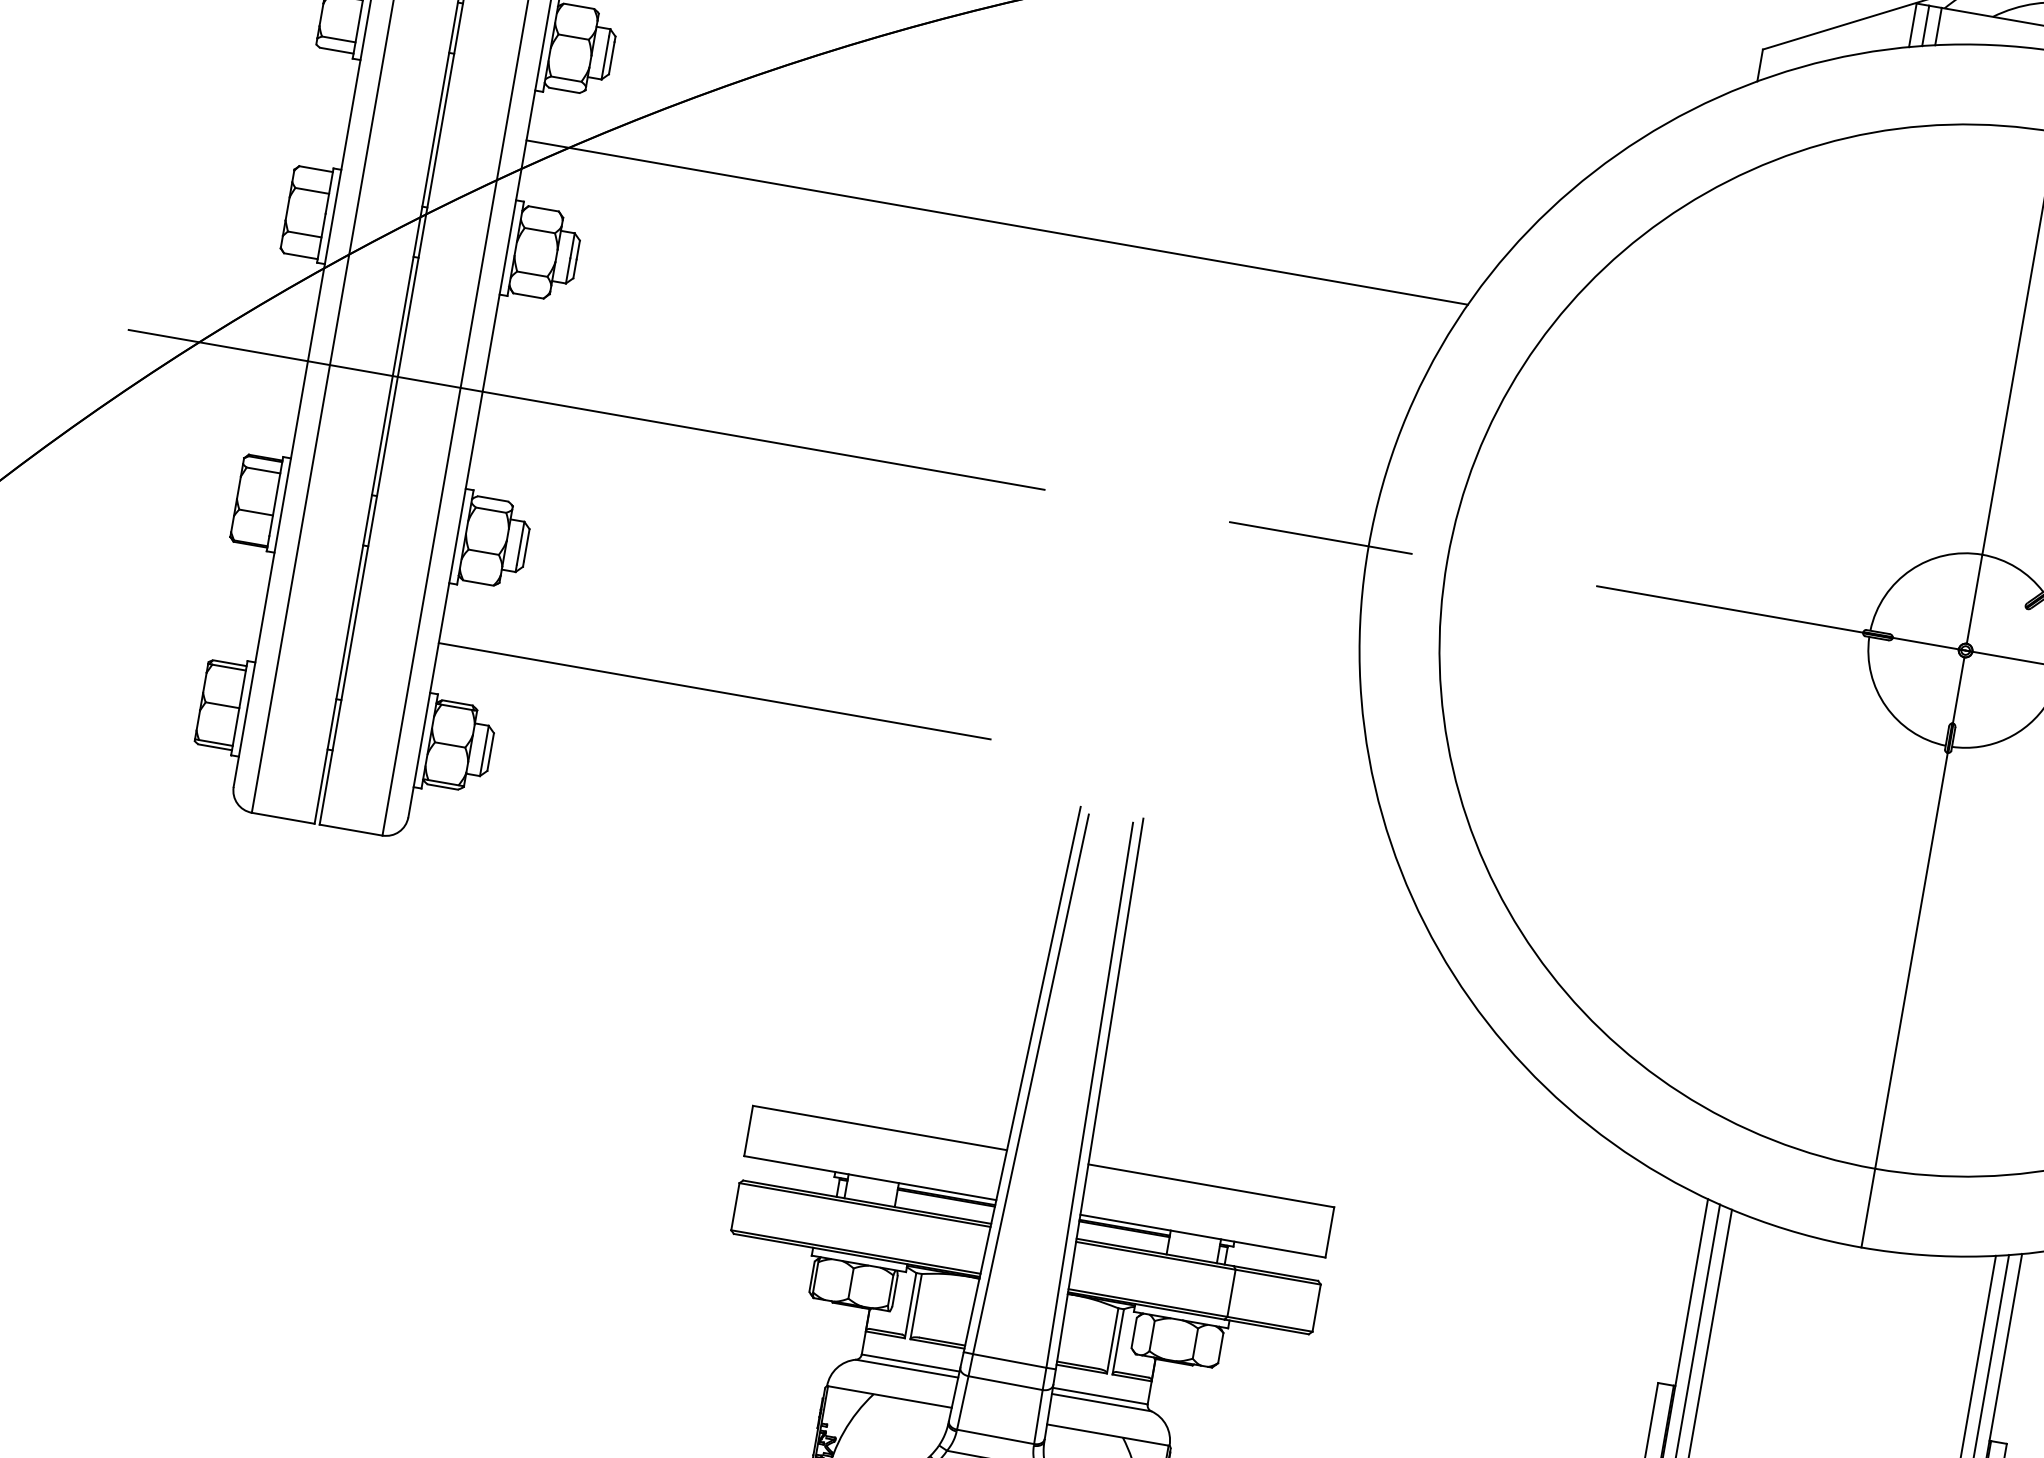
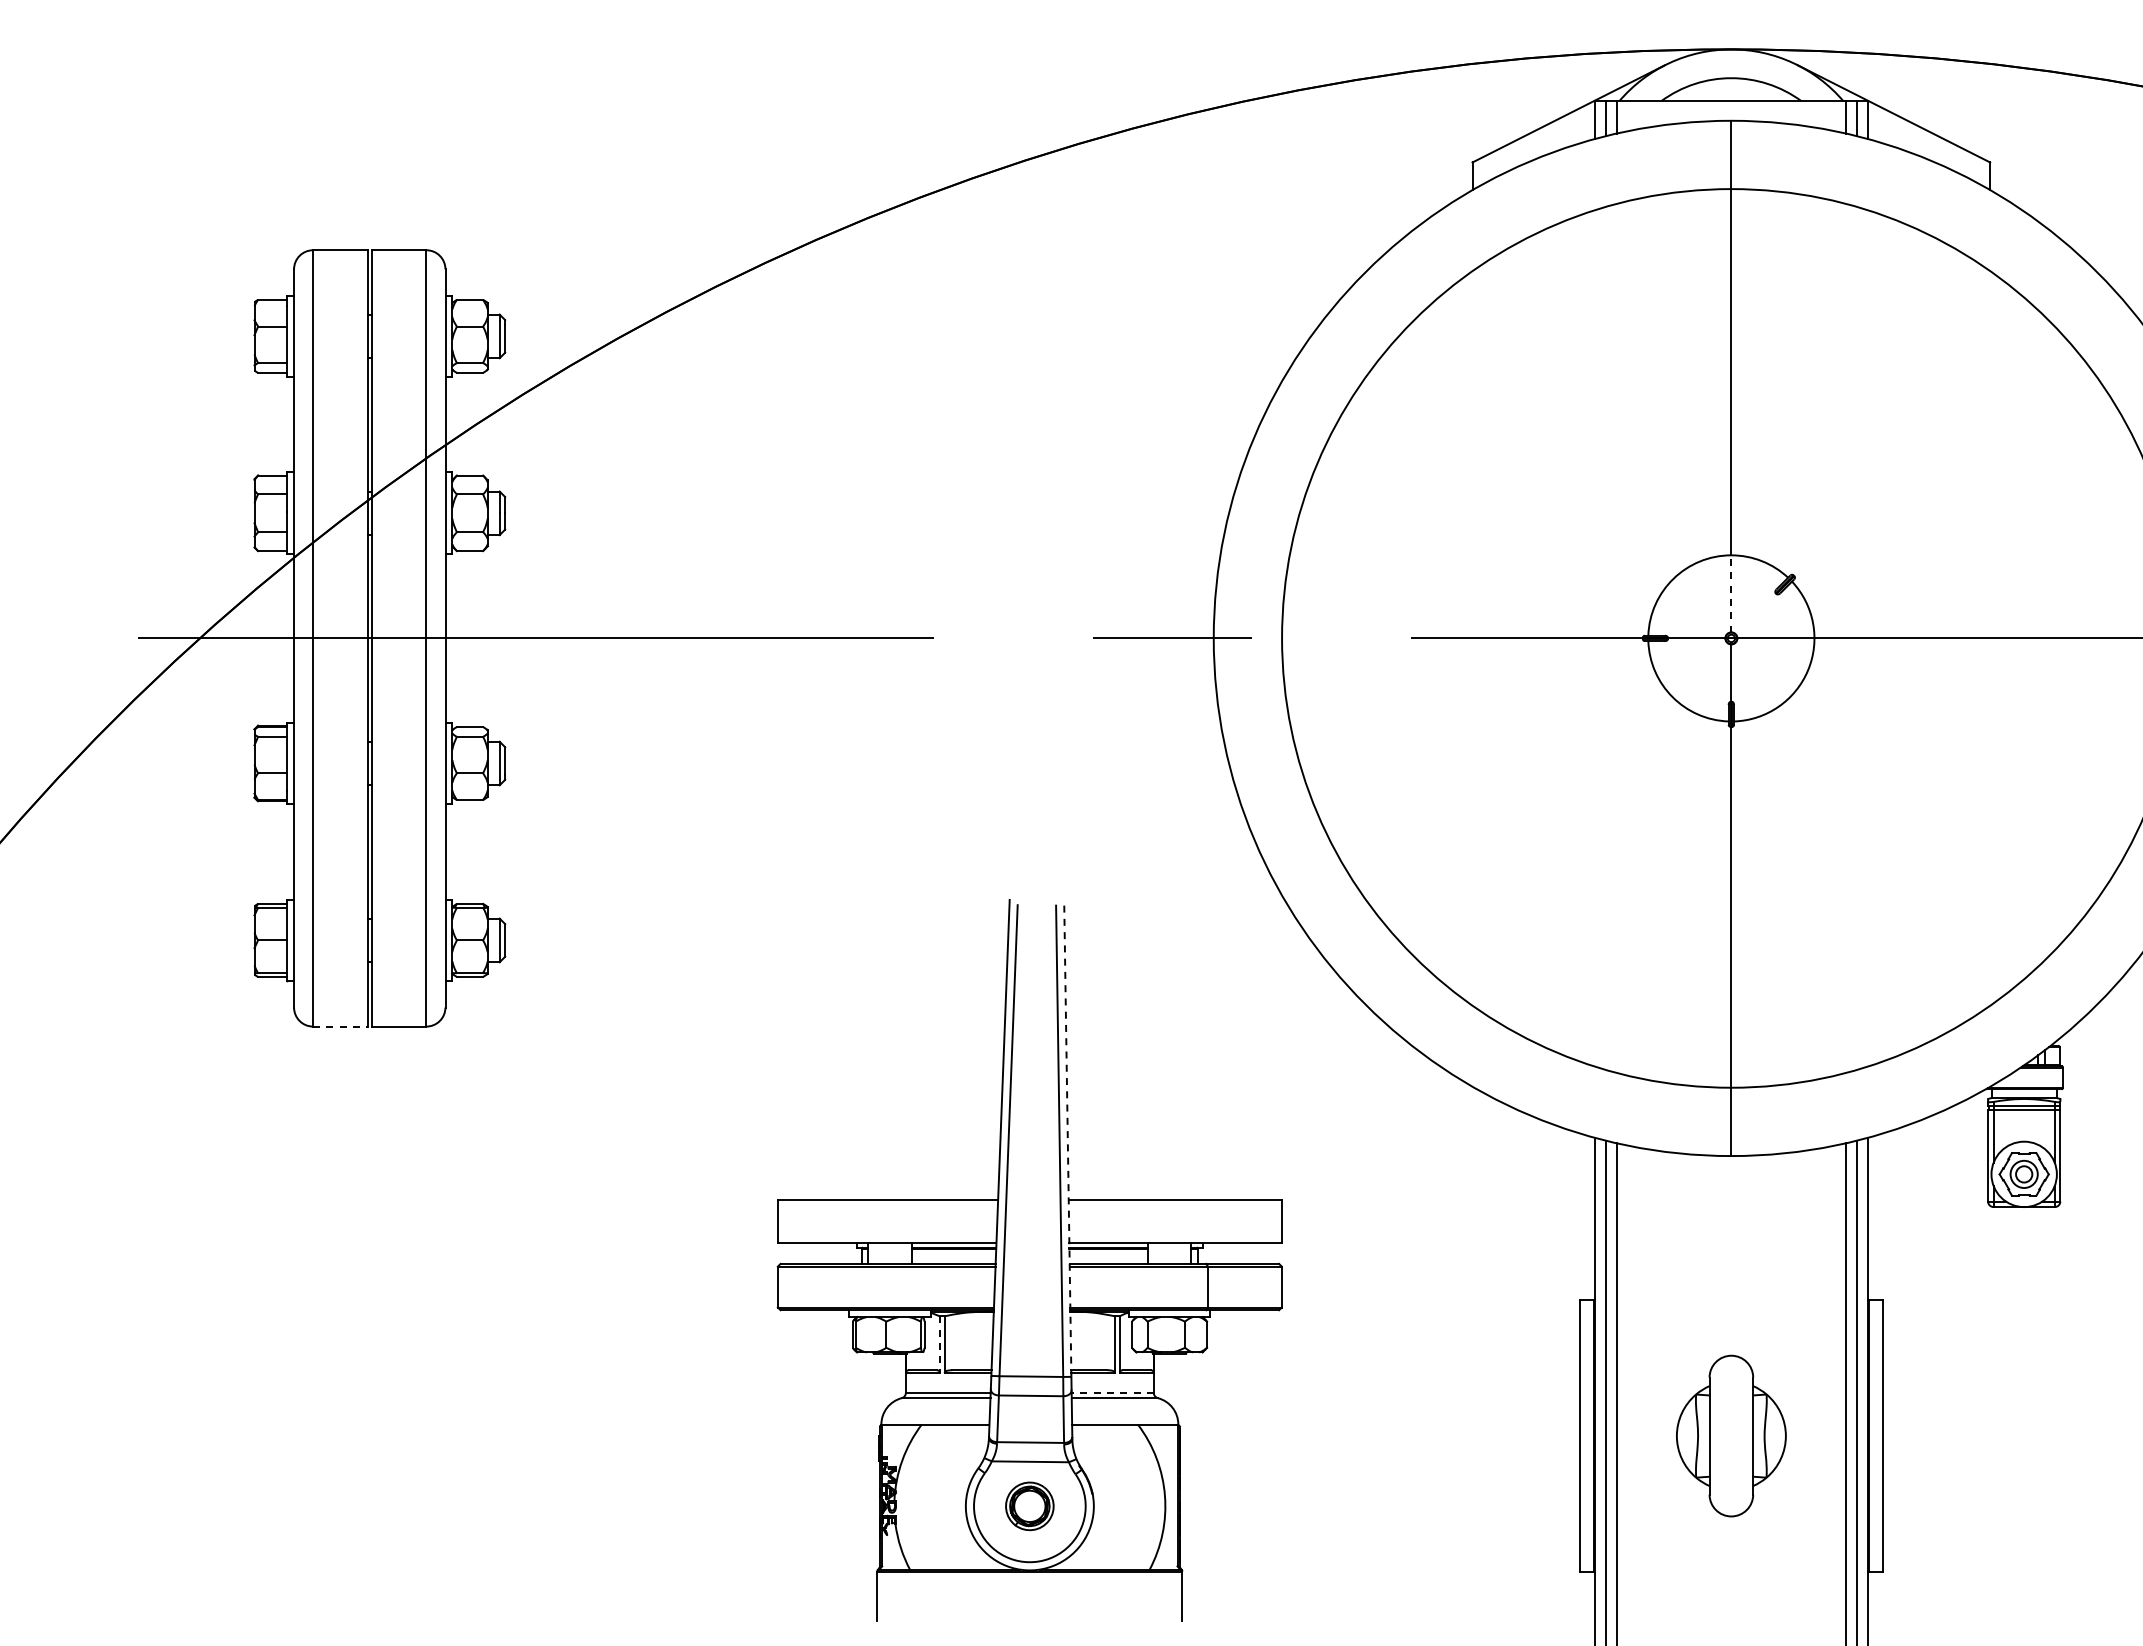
line: (997, 222) -> (853, 420), removed
line: (1974, 598) -> (1731, 593), solid -> dashed
line: (714, 691) -> (684, 856), removed
line: (283, 818) -> (340, 1026), solid -> dashed
line: (1099, 1093) -> (1067, 1138), solid -> dashed
line: (910, 1306) -> (939, 1345), solid -> dashed
line: (1100, 1395) -> (1112, 1392), solid -> dashed

